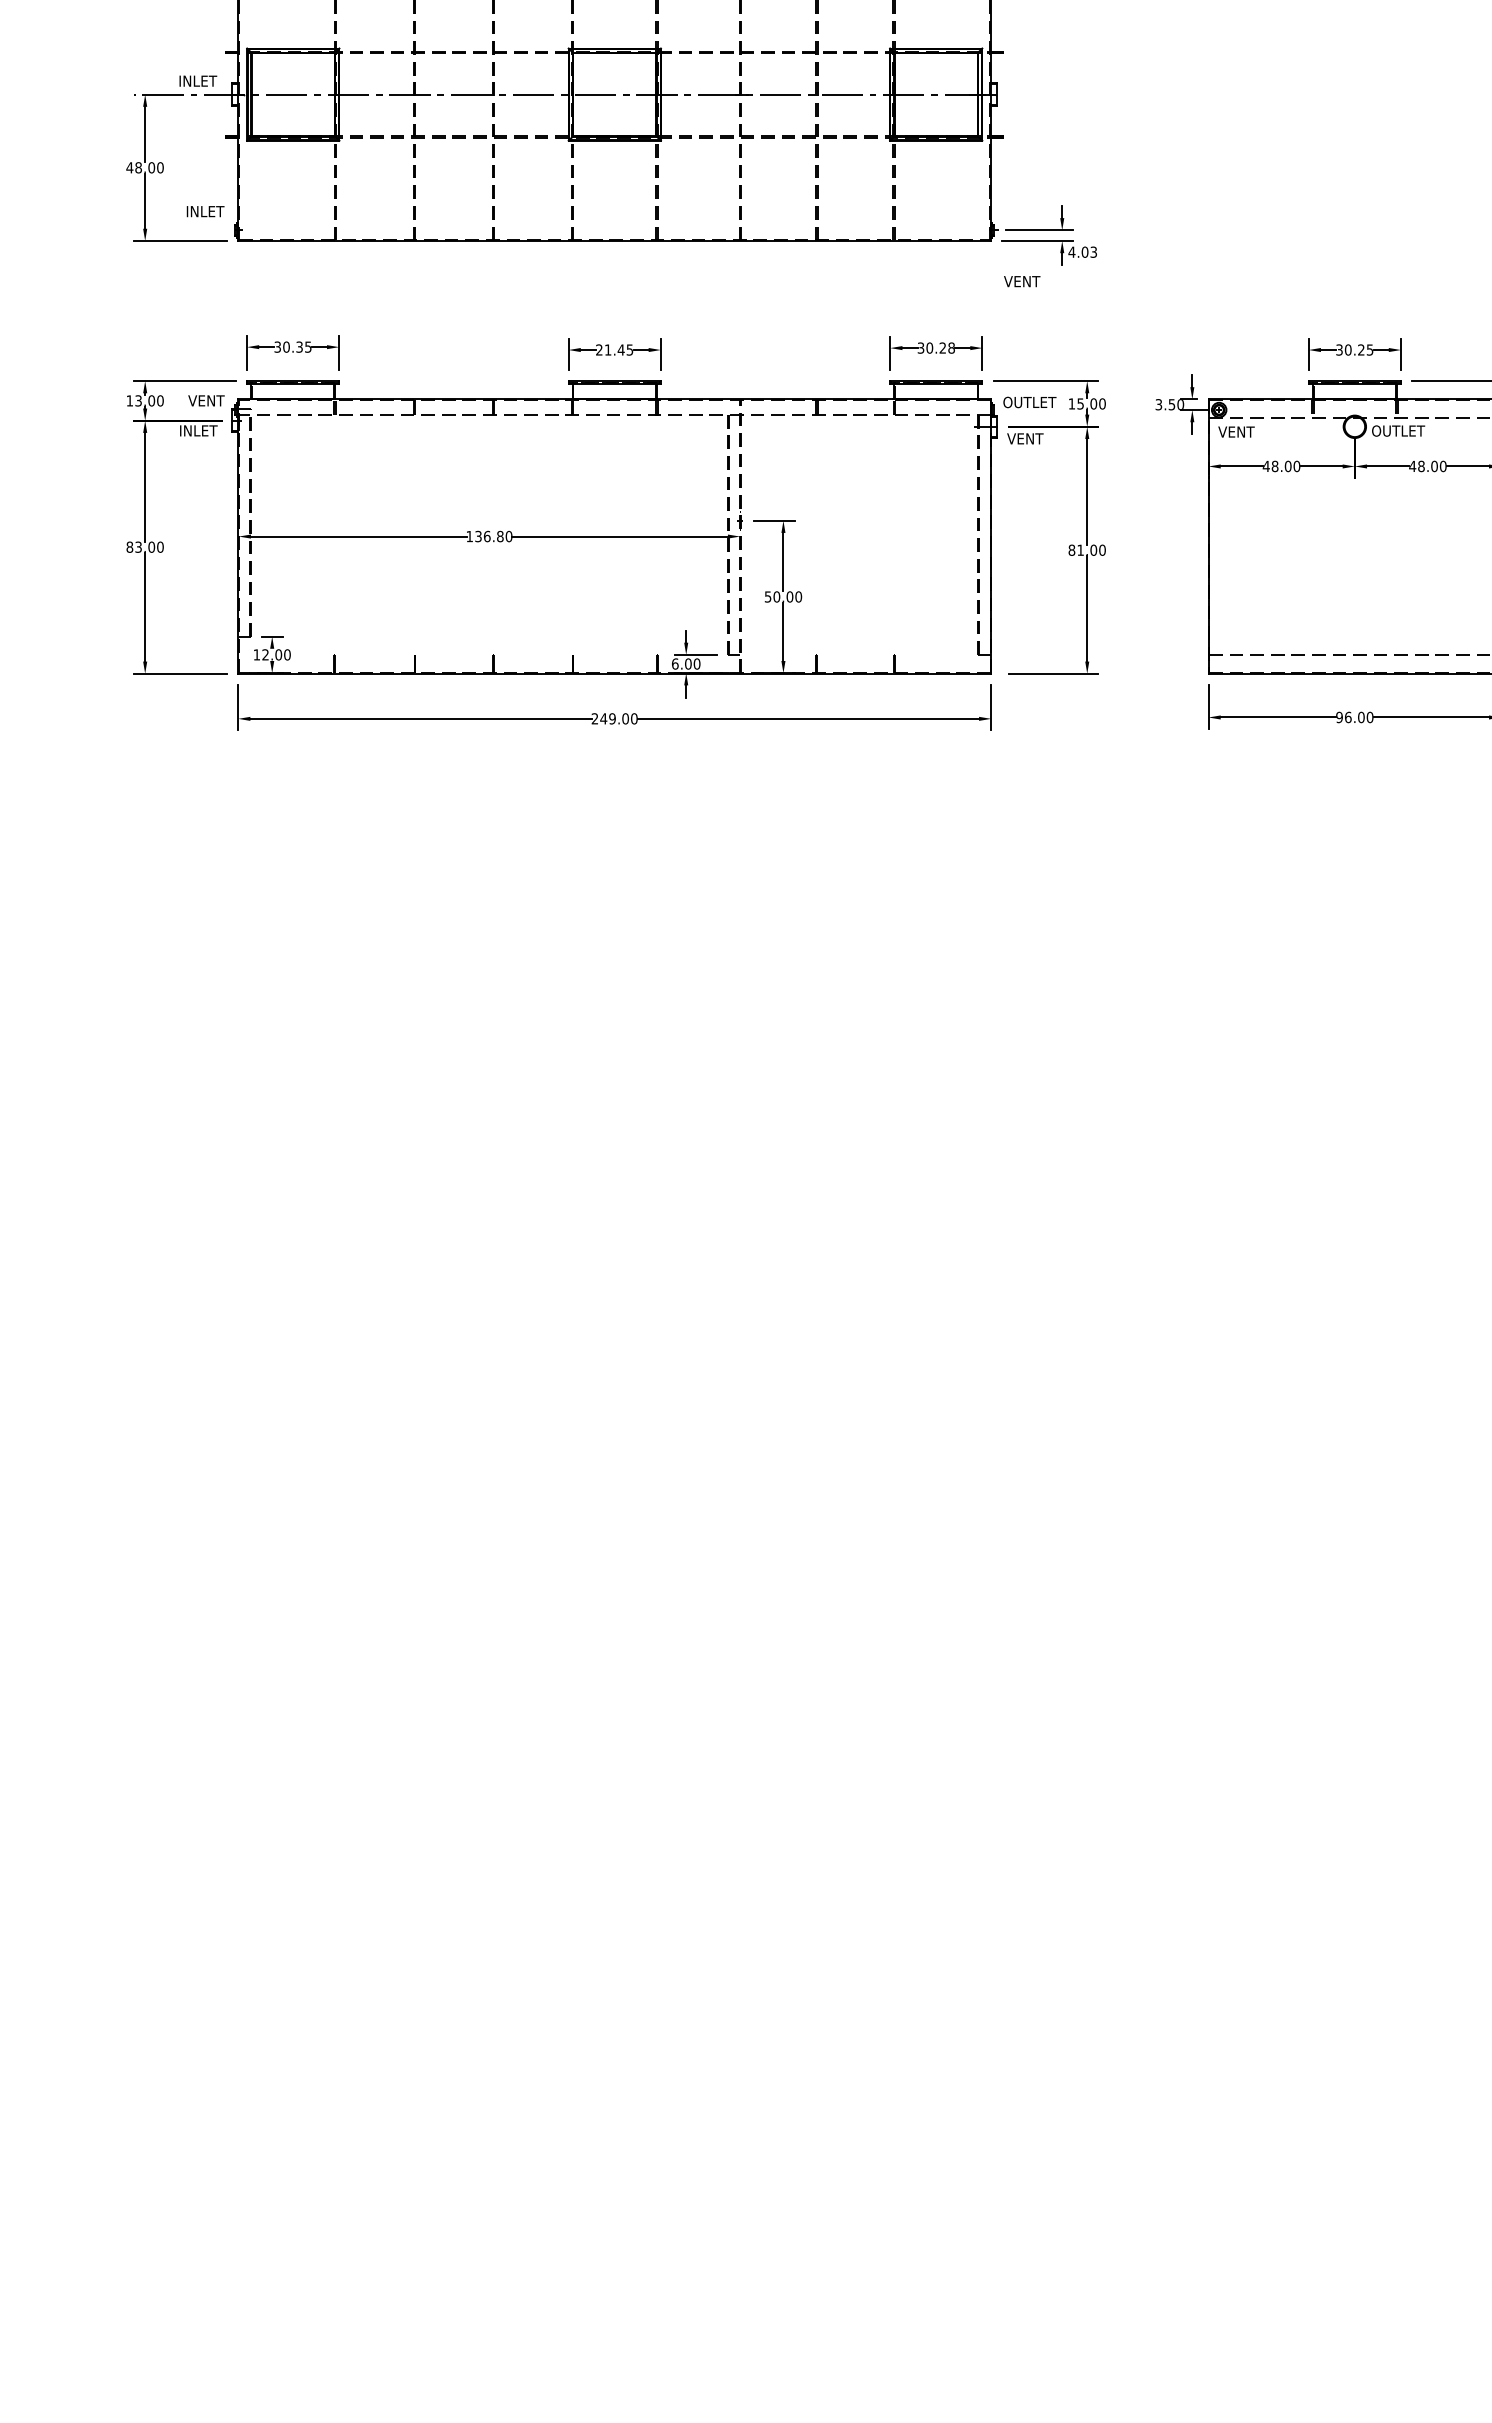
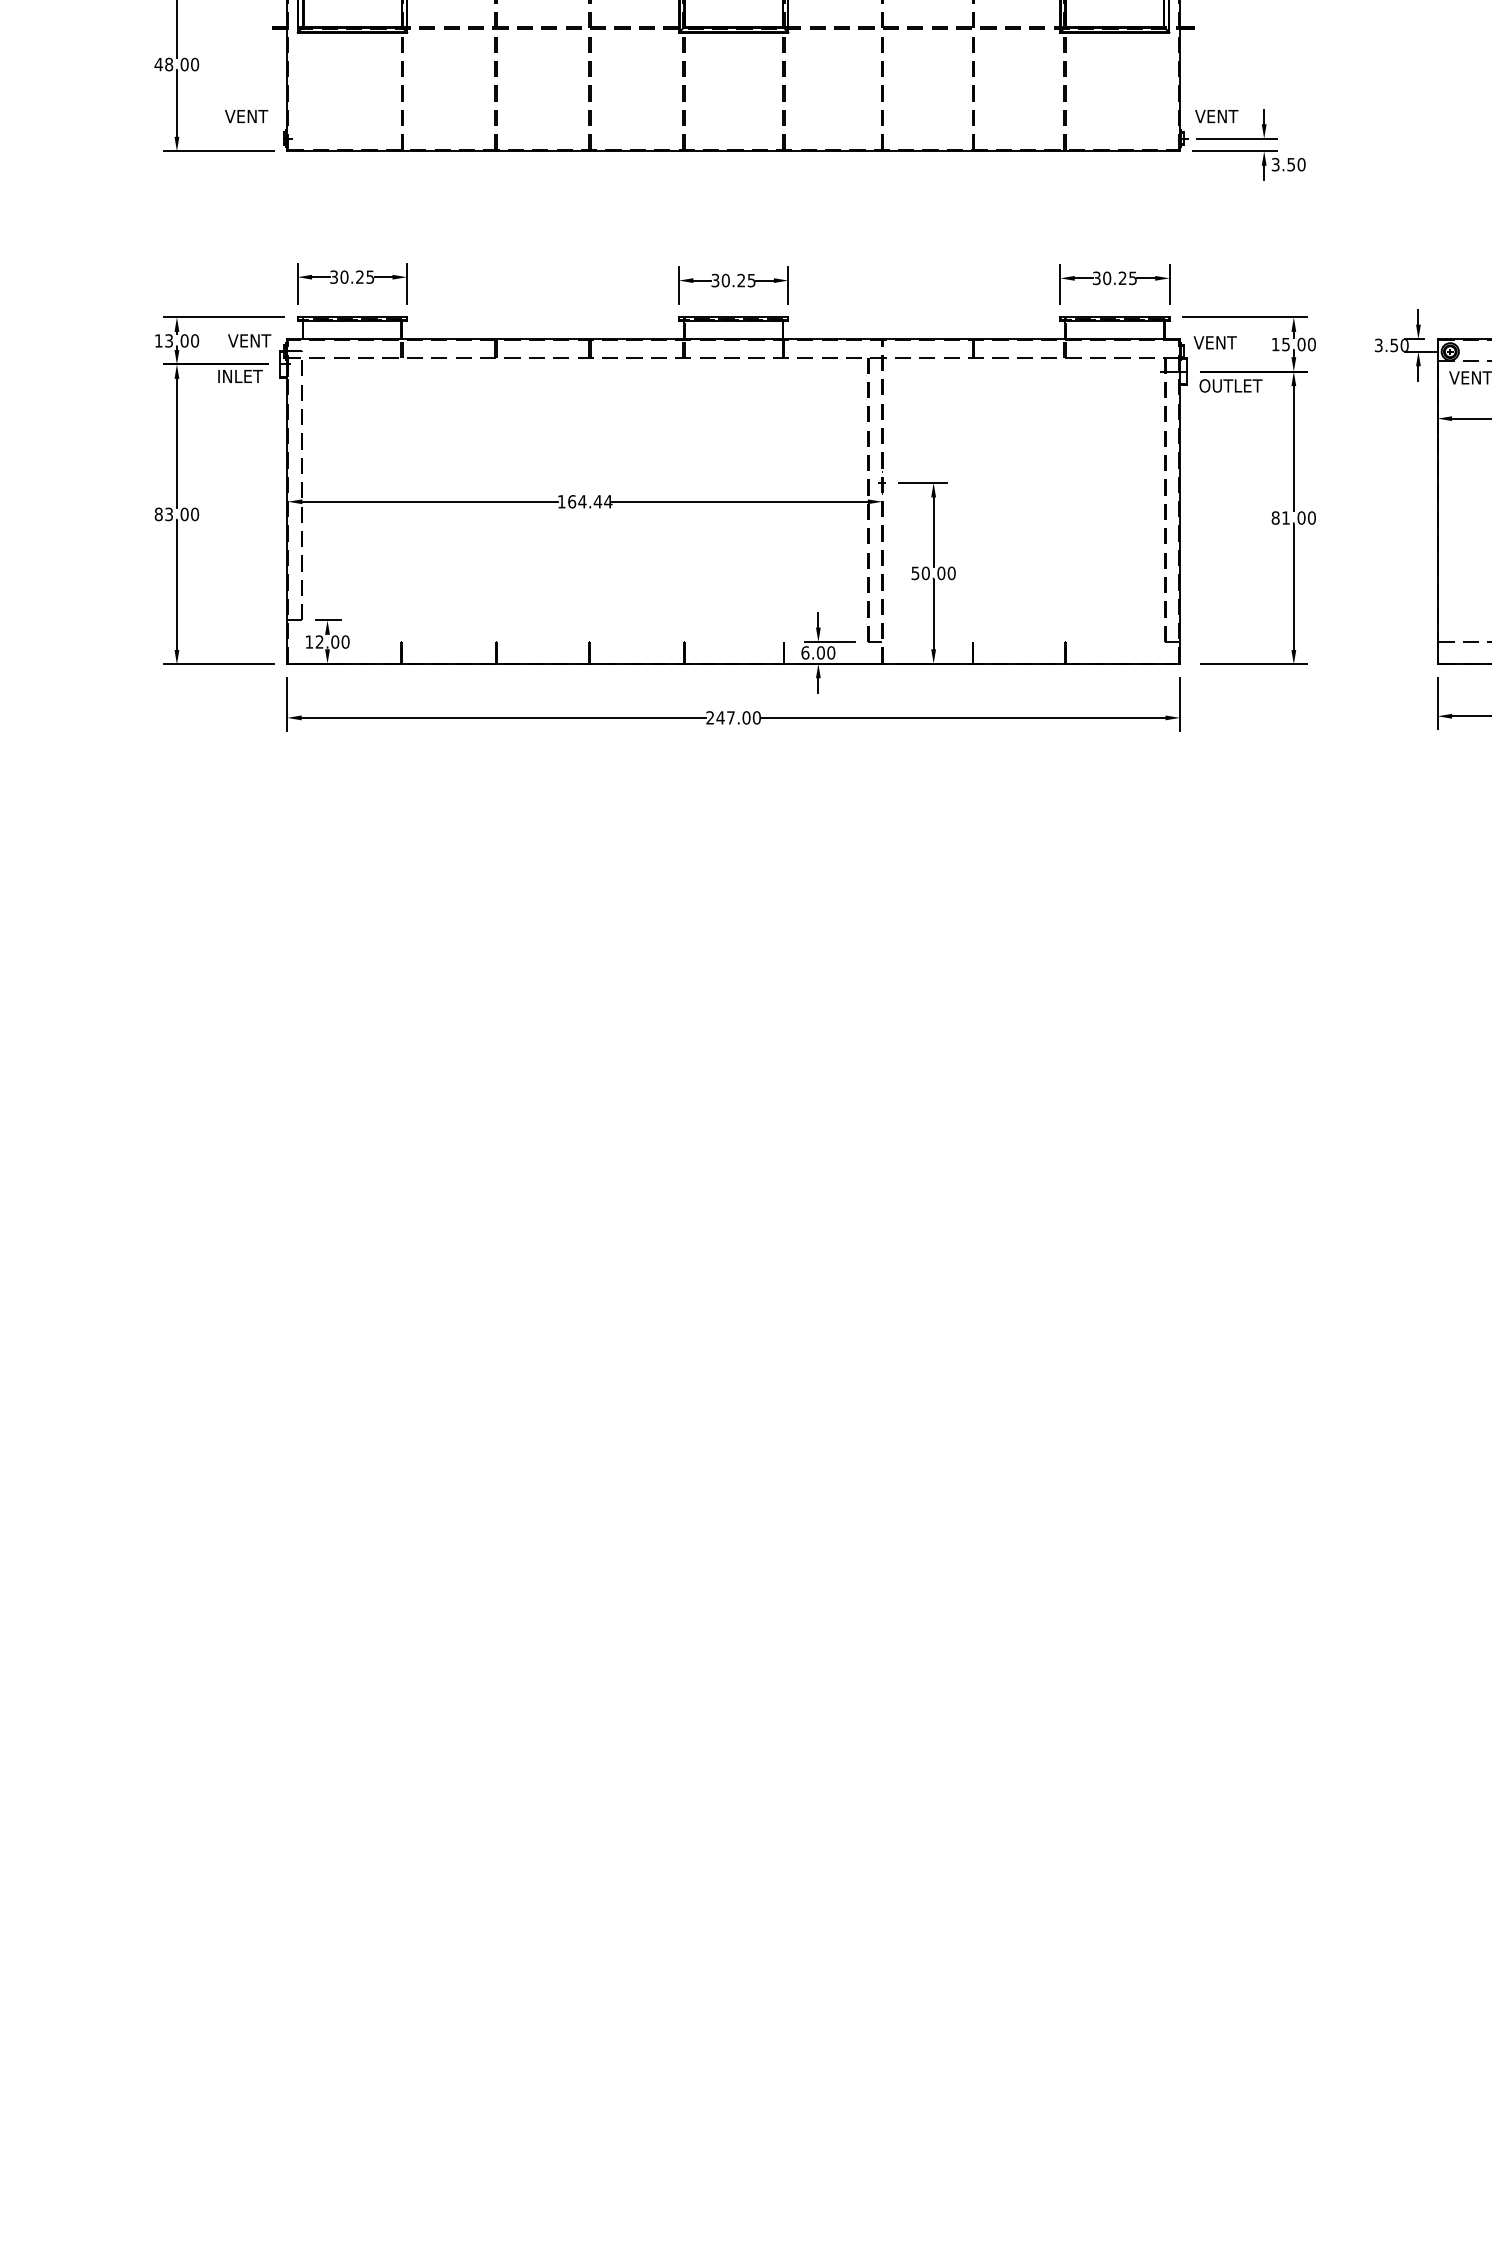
text: (204, 211) -> (247, 116), INLET -> VENT
text: (1082, 251) -> (1288, 163), 4.03 -> 3.50
text: (1022, 281) -> (1217, 116), moved
text: (299, 347) -> (359, 277), 30.35 -> 30.25
text: (951, 347) -> (1132, 277), 30.28 -> 30.25
text: (610, 349) -> (728, 279), 21.45 -> 30.25
text: (1029, 402) -> (1225, 342), OUTLET -> VENT
text: (1033, 438) -> (1230, 385), VENT -> OUTLET
text: (493, 536) -> (589, 501), 136.80 -> 164.44
text: (612, 718) -> (730, 717), 249.00 -> 247.00

